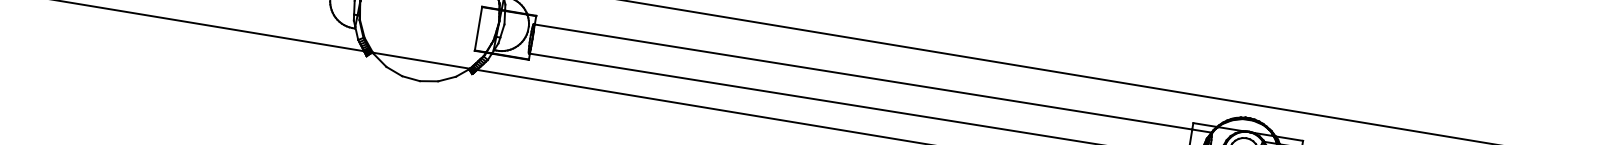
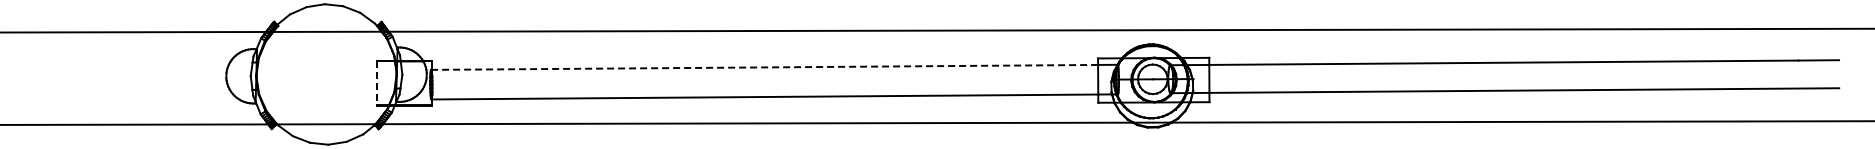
line: (478, 28) -> (377, 83), solid -> dashed
line: (863, 77) -> (765, 67), solid -> dashed

